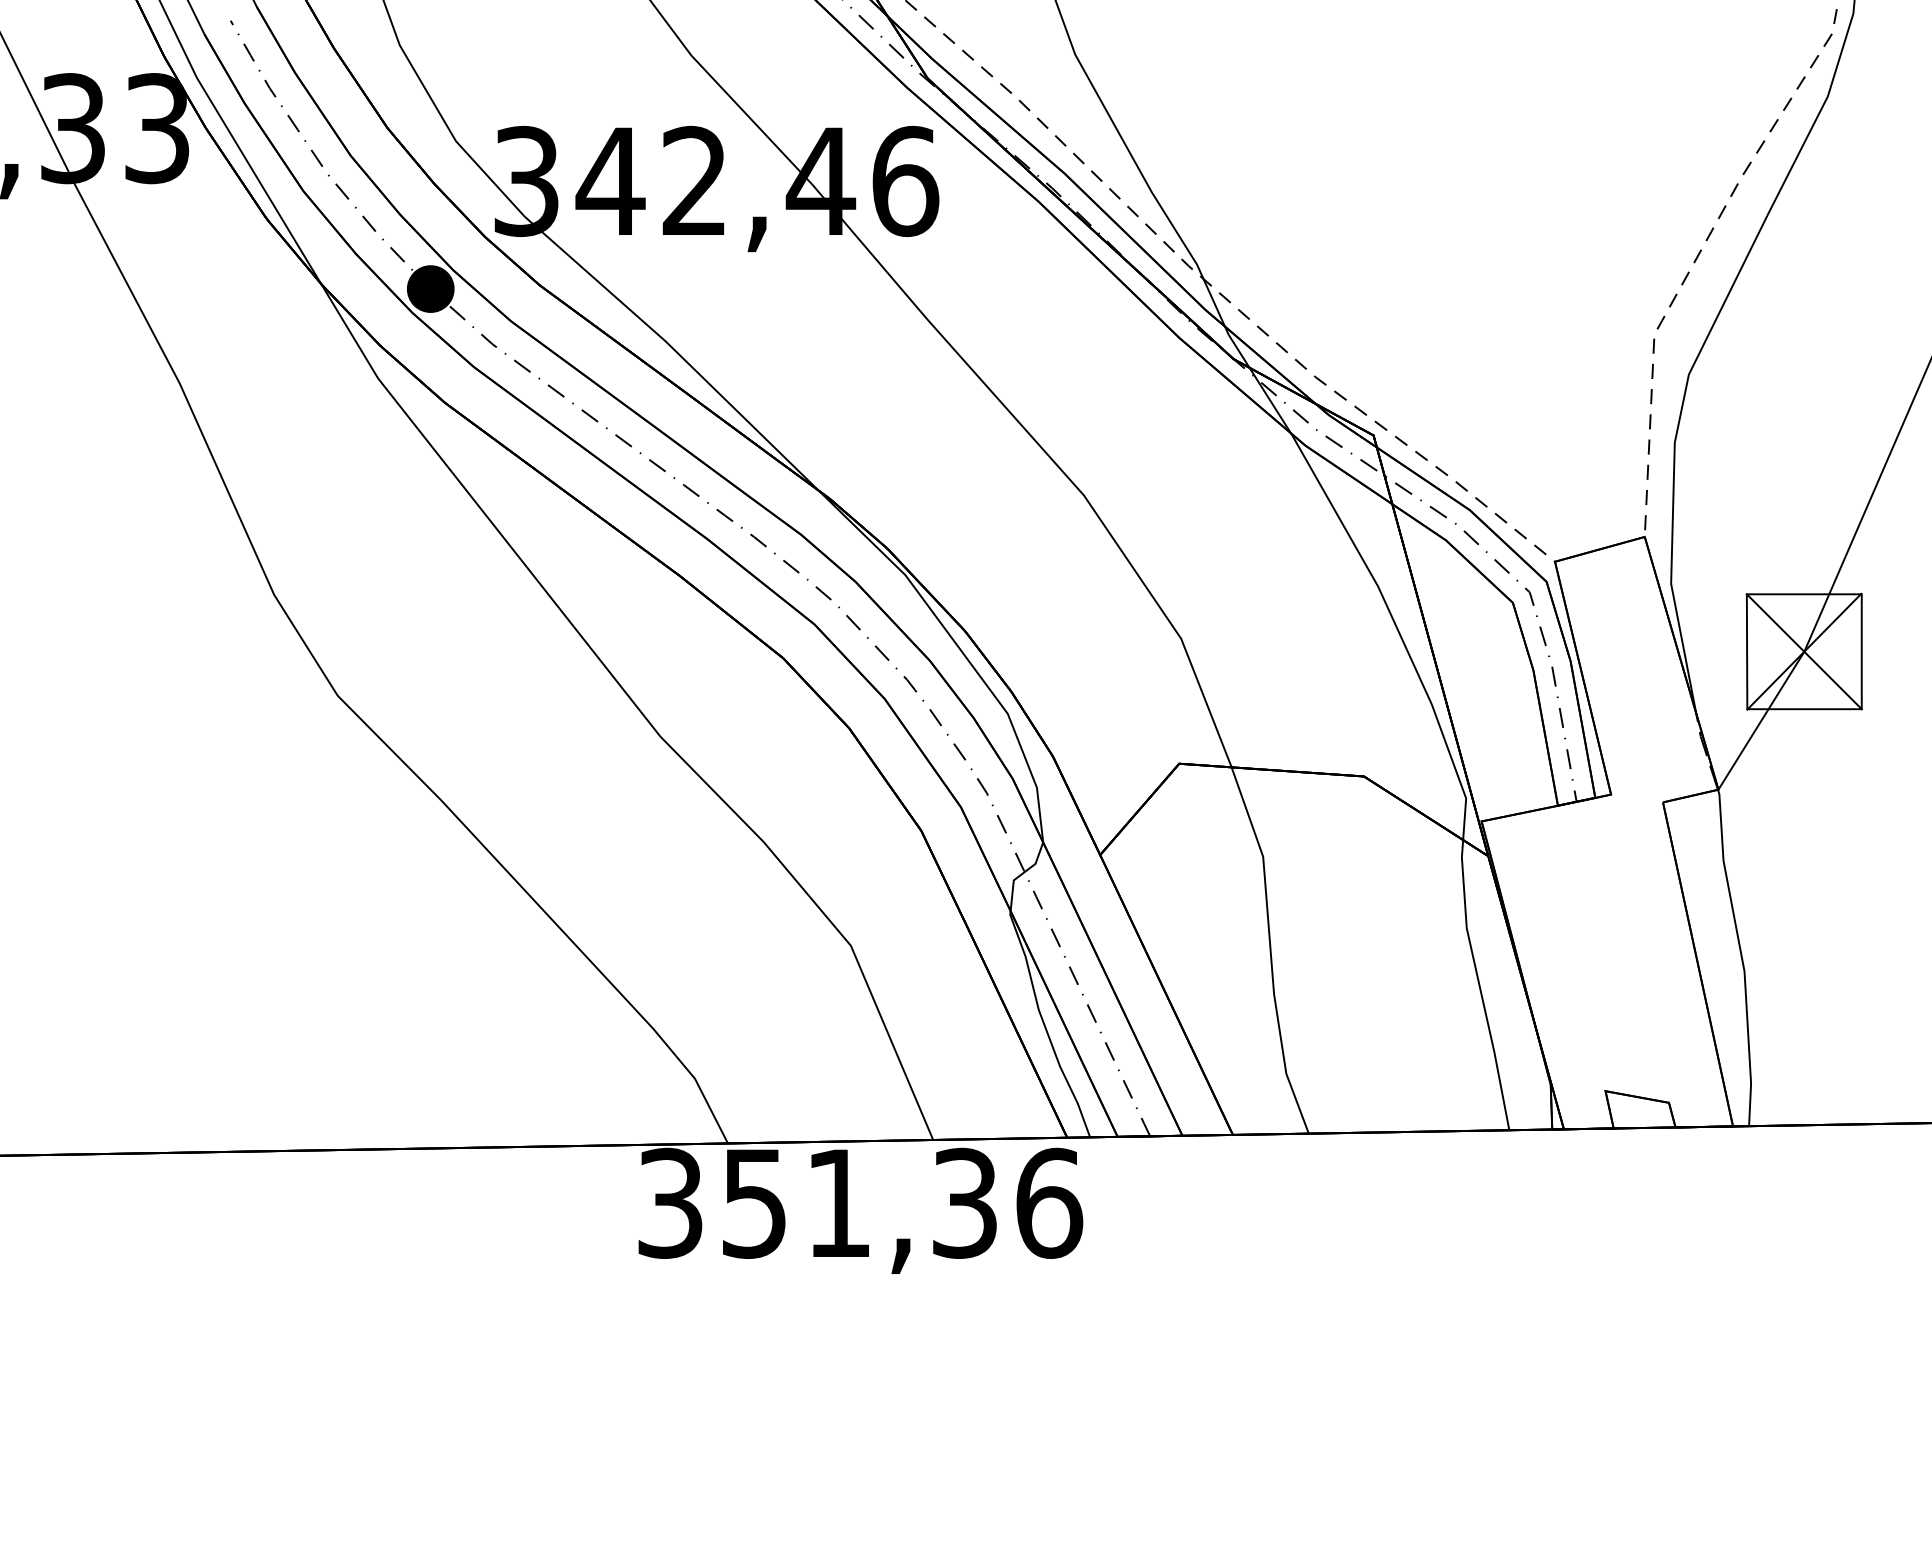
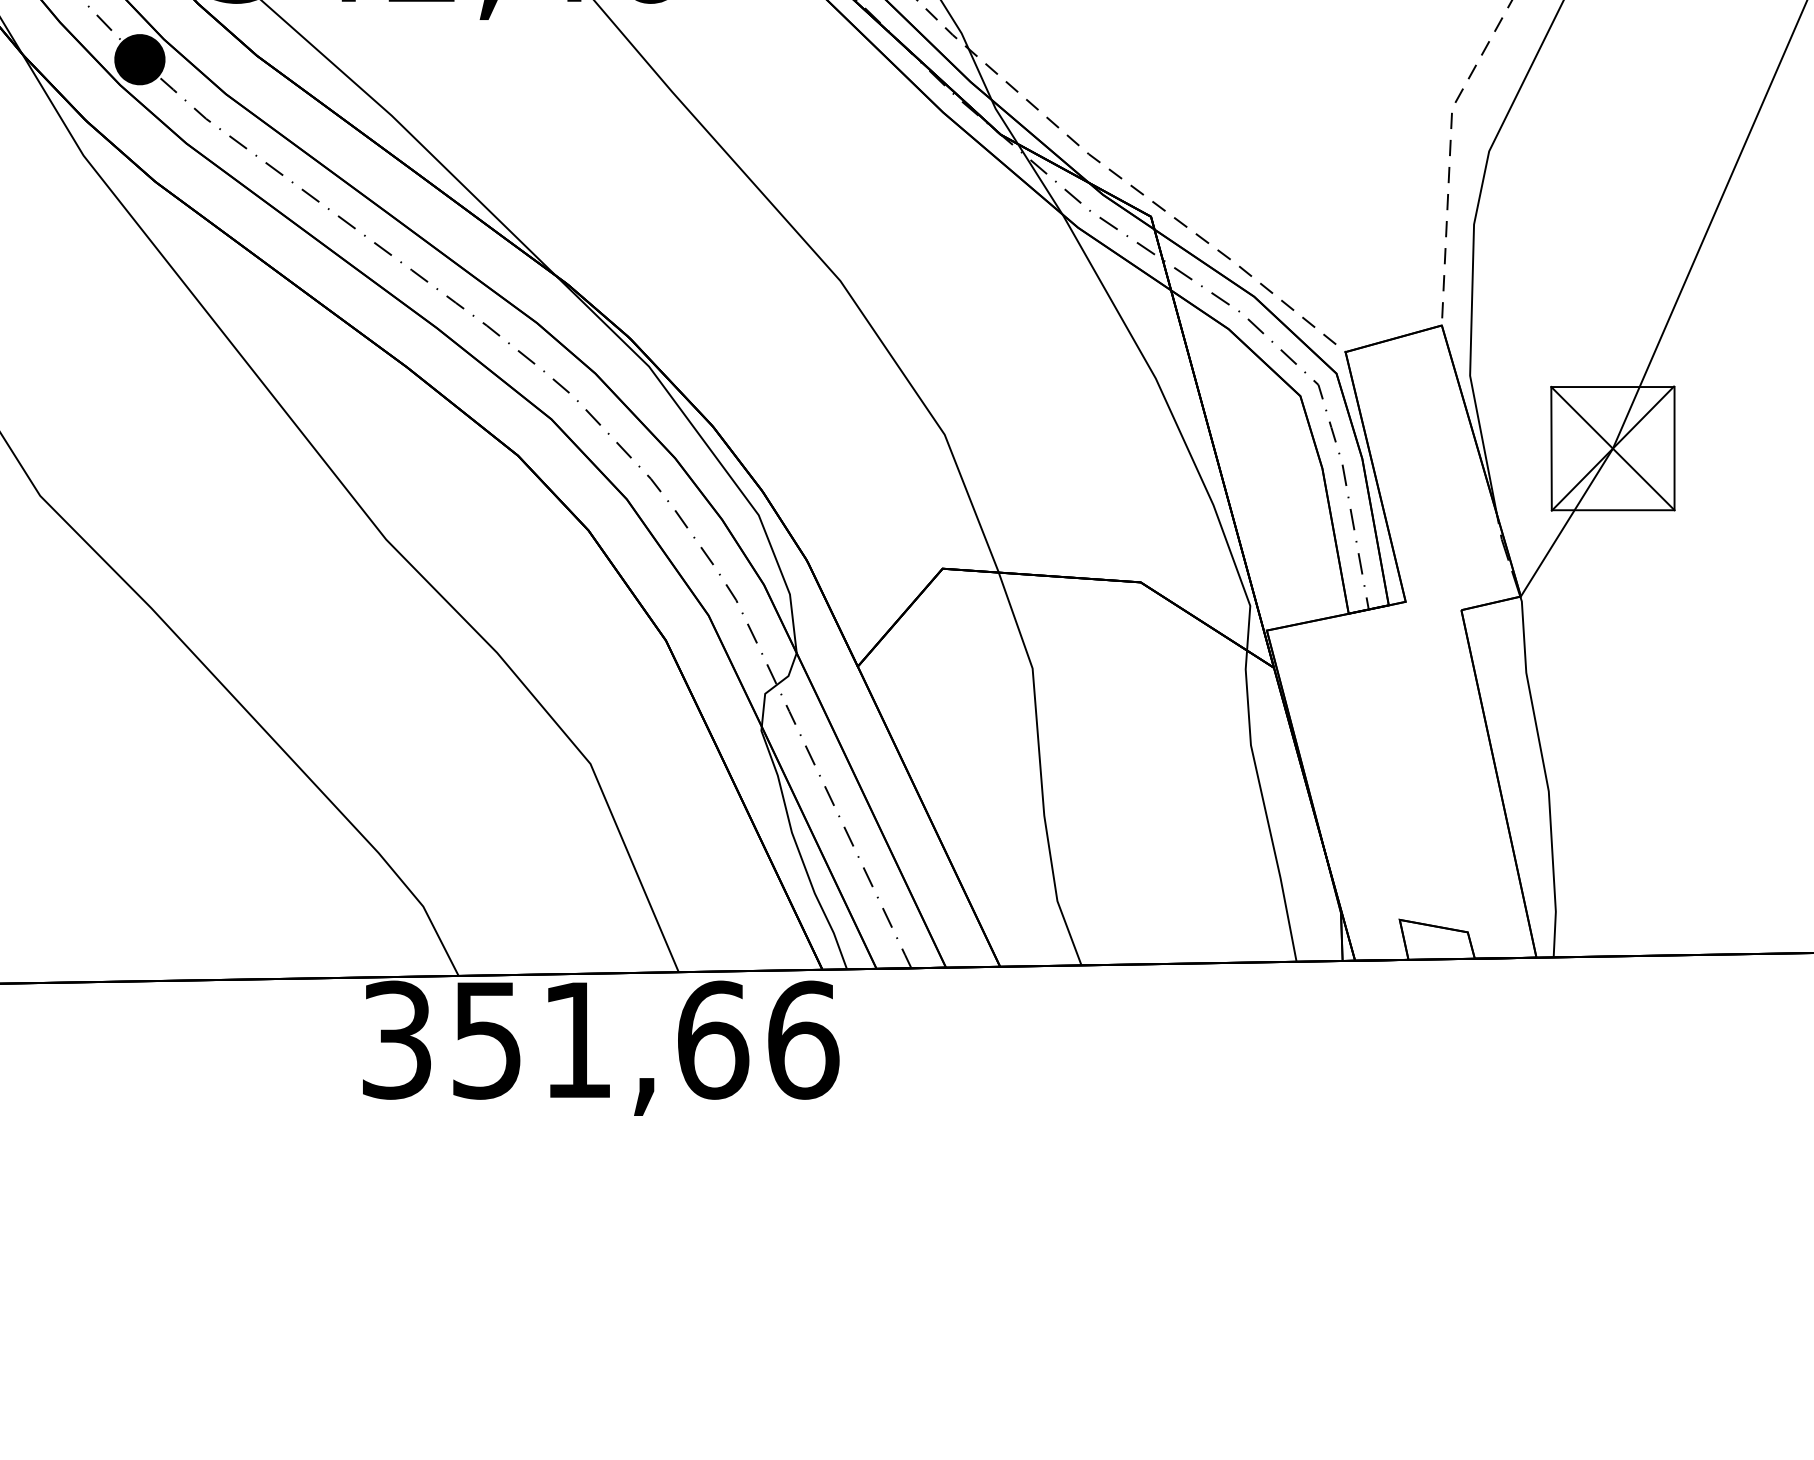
text: (965, 1202) -> (713, 1039), 351,36 -> 351,66

